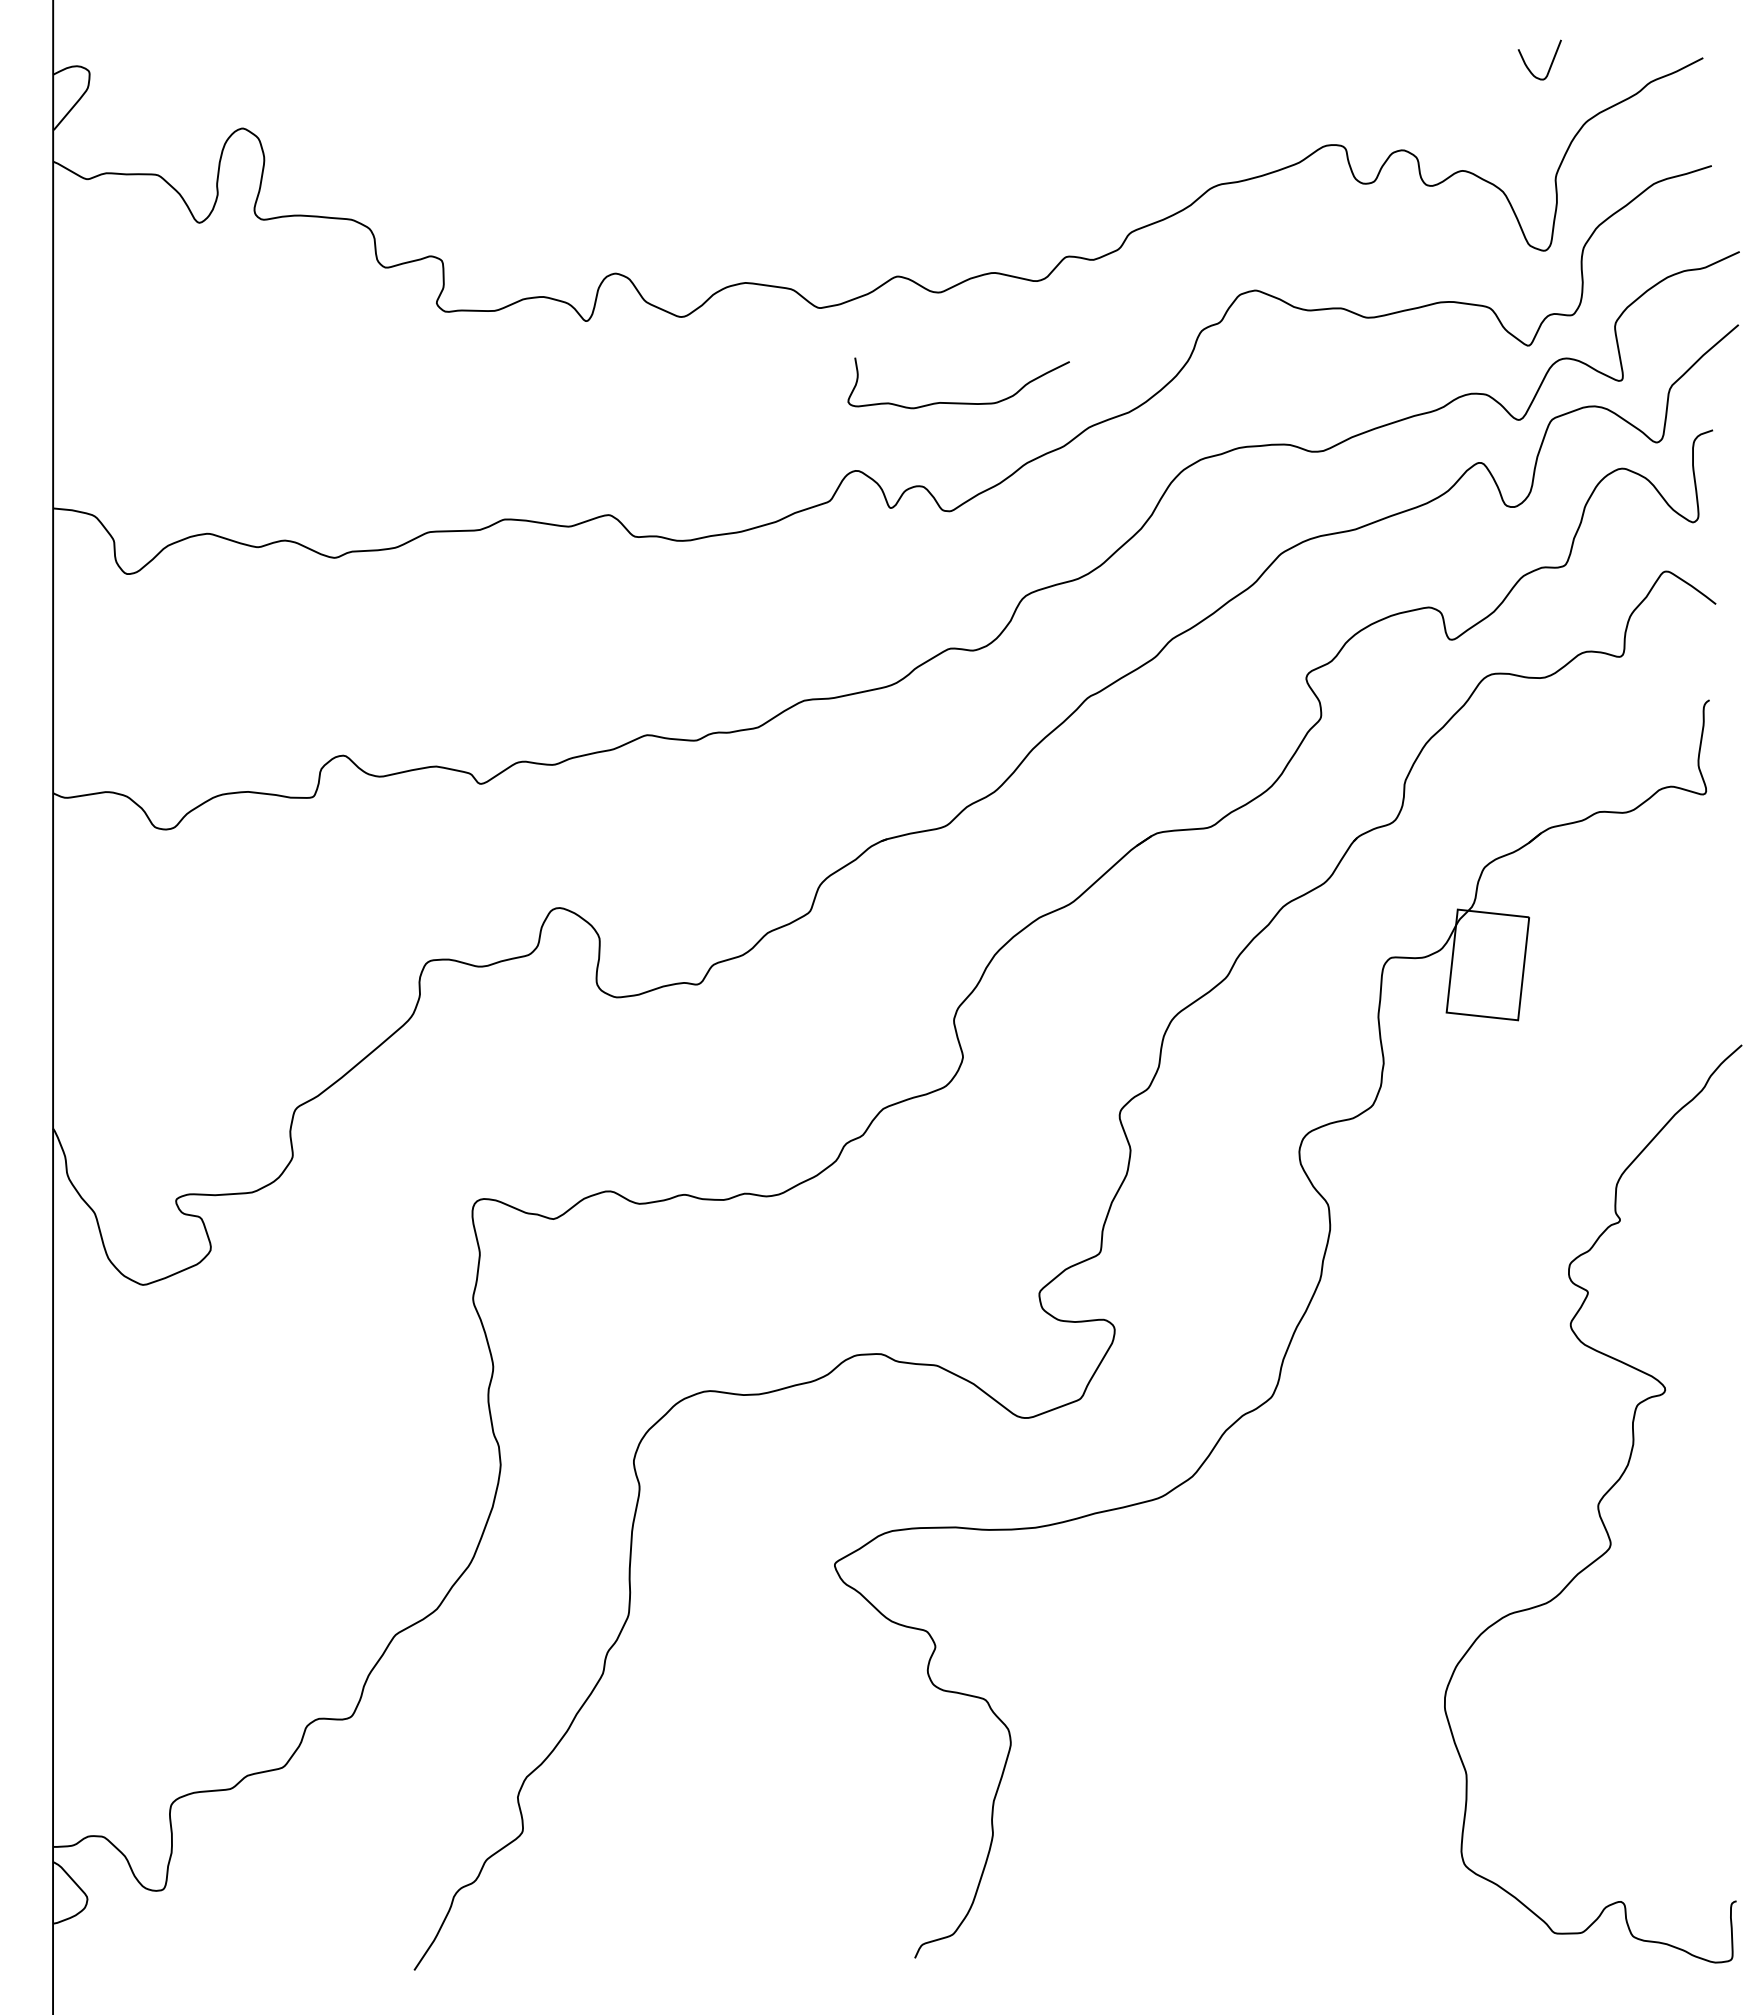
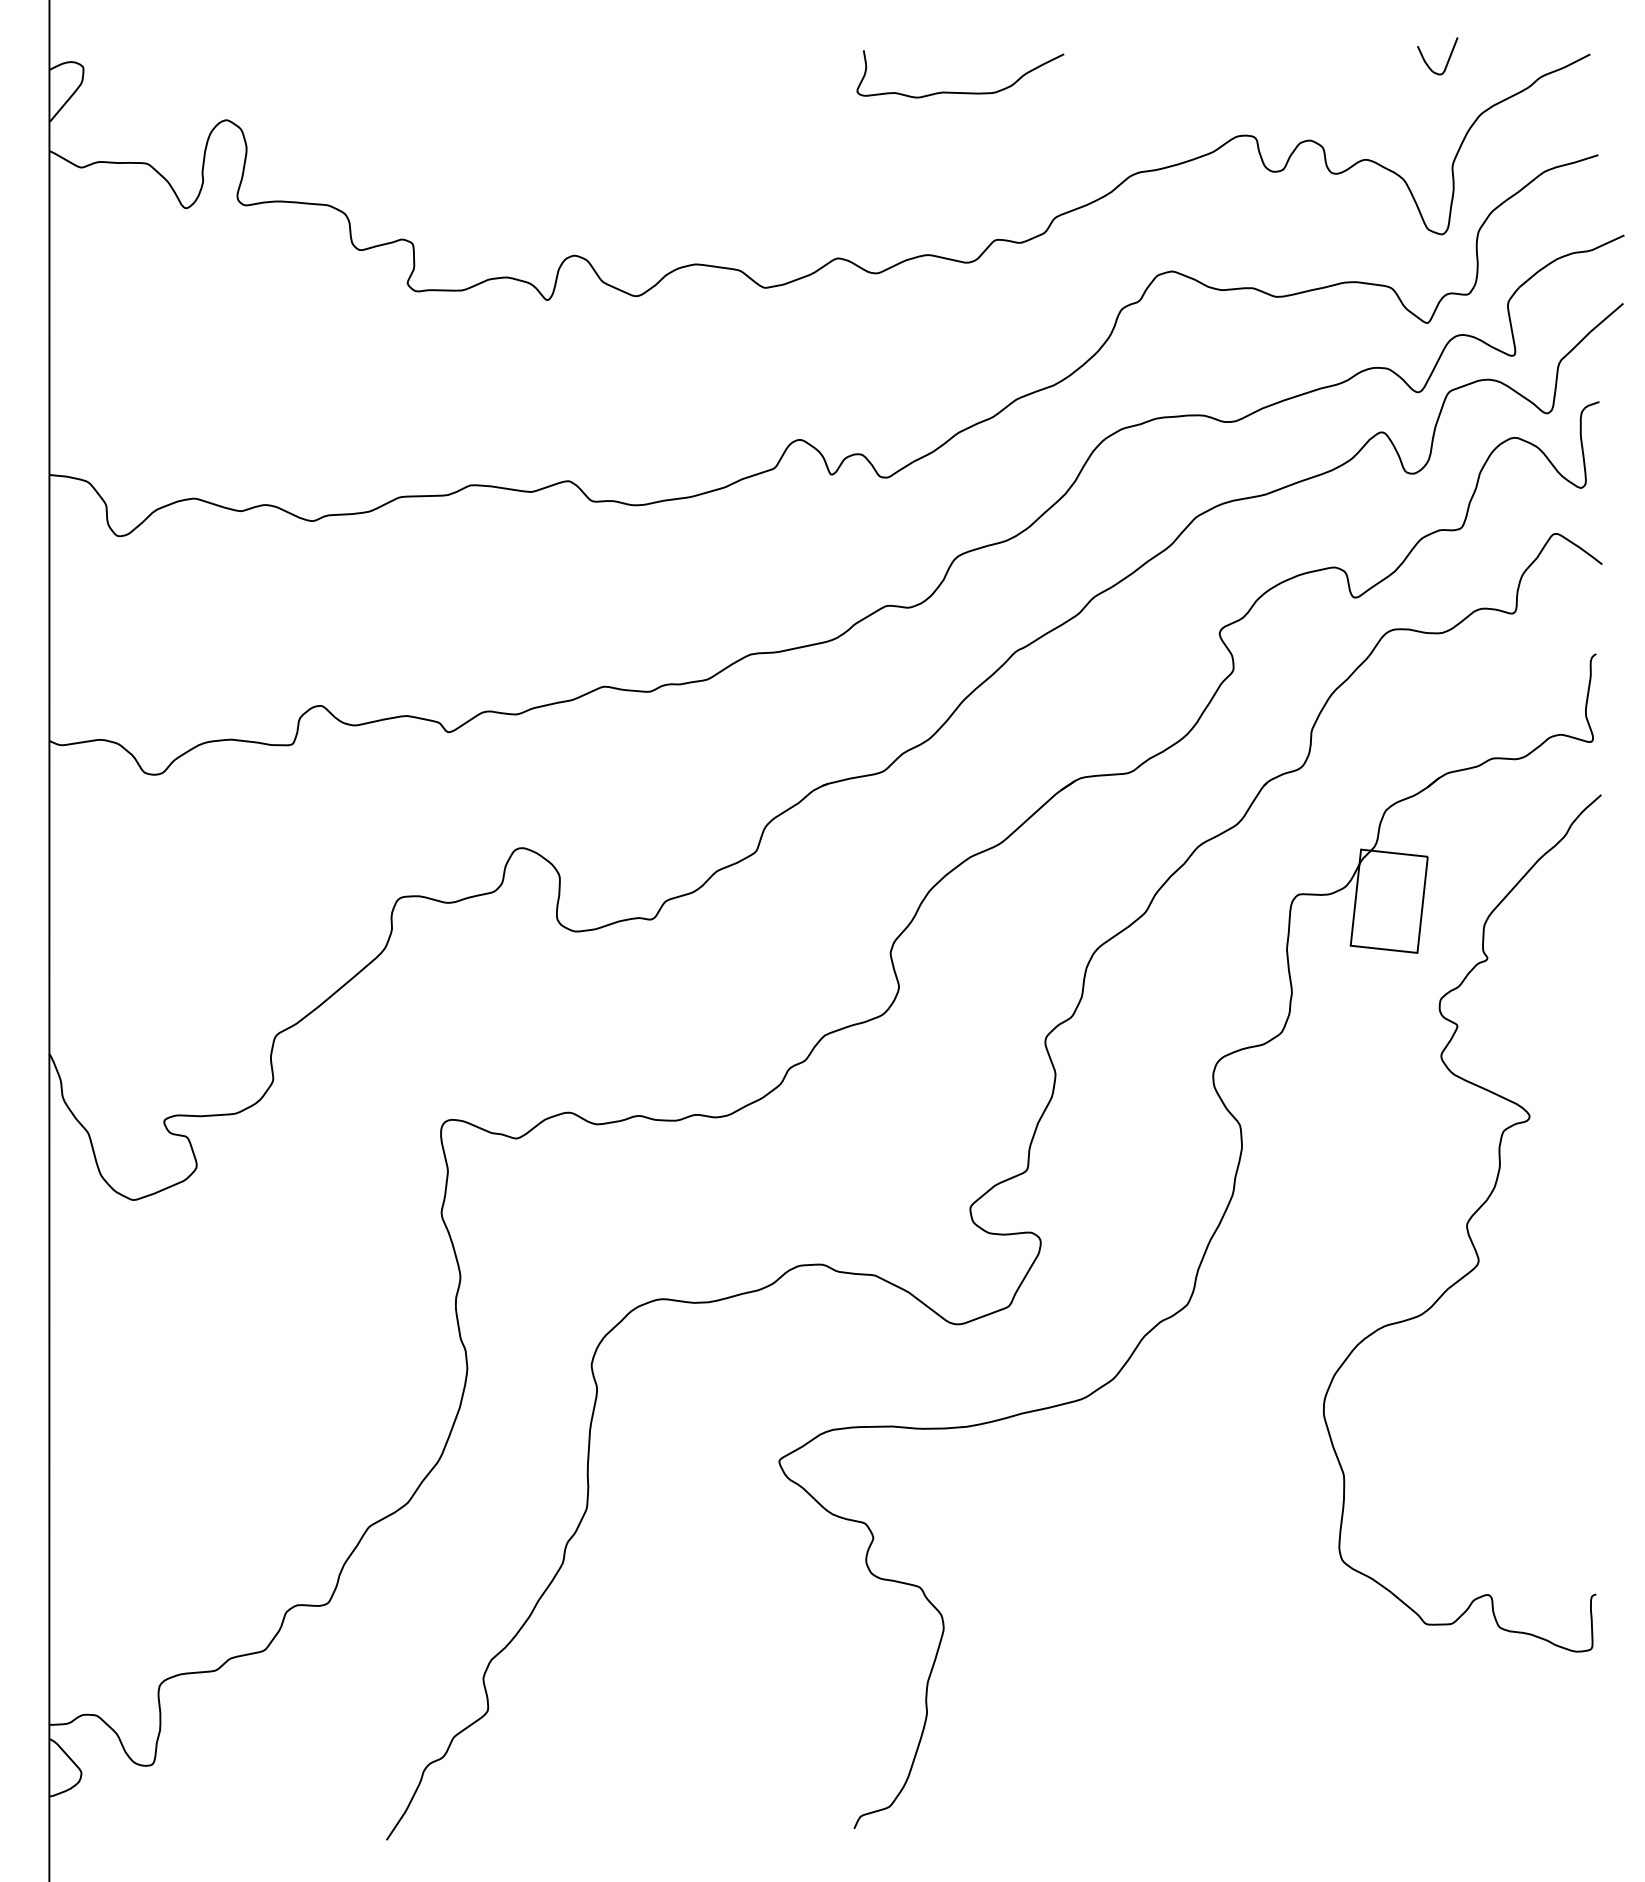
curve: (958, 402) -> (960, 92), moved
curve: (1597, 1504) -> (1466, 1223), moved

